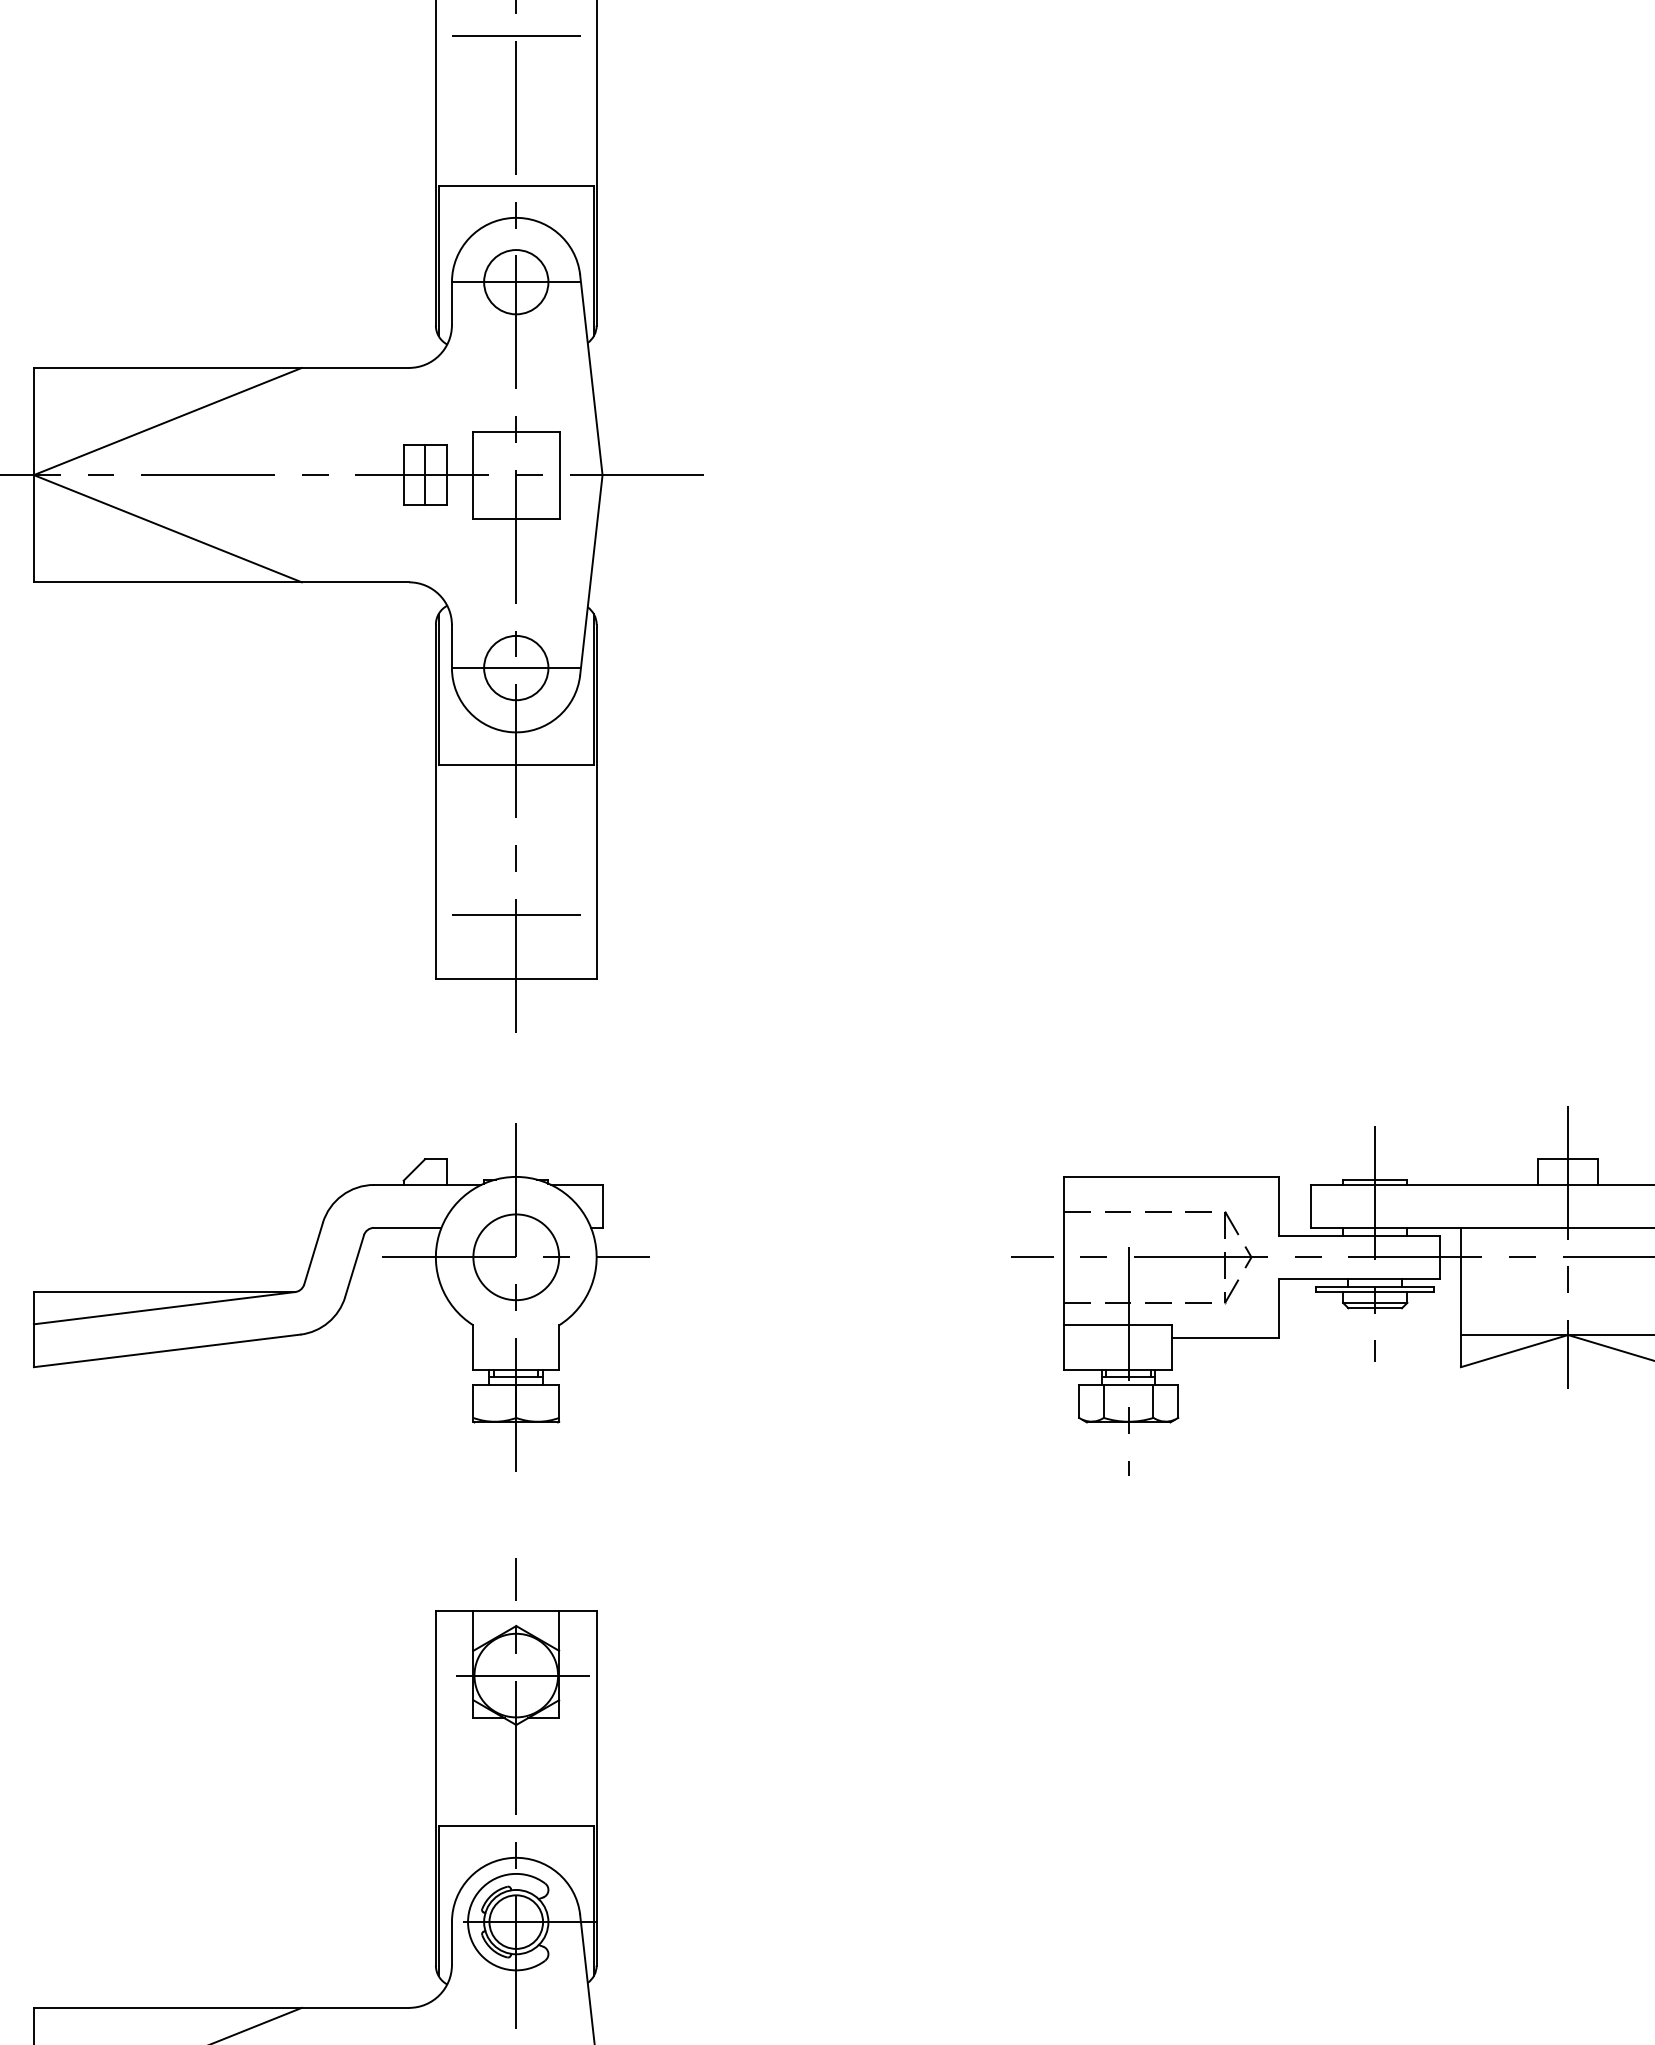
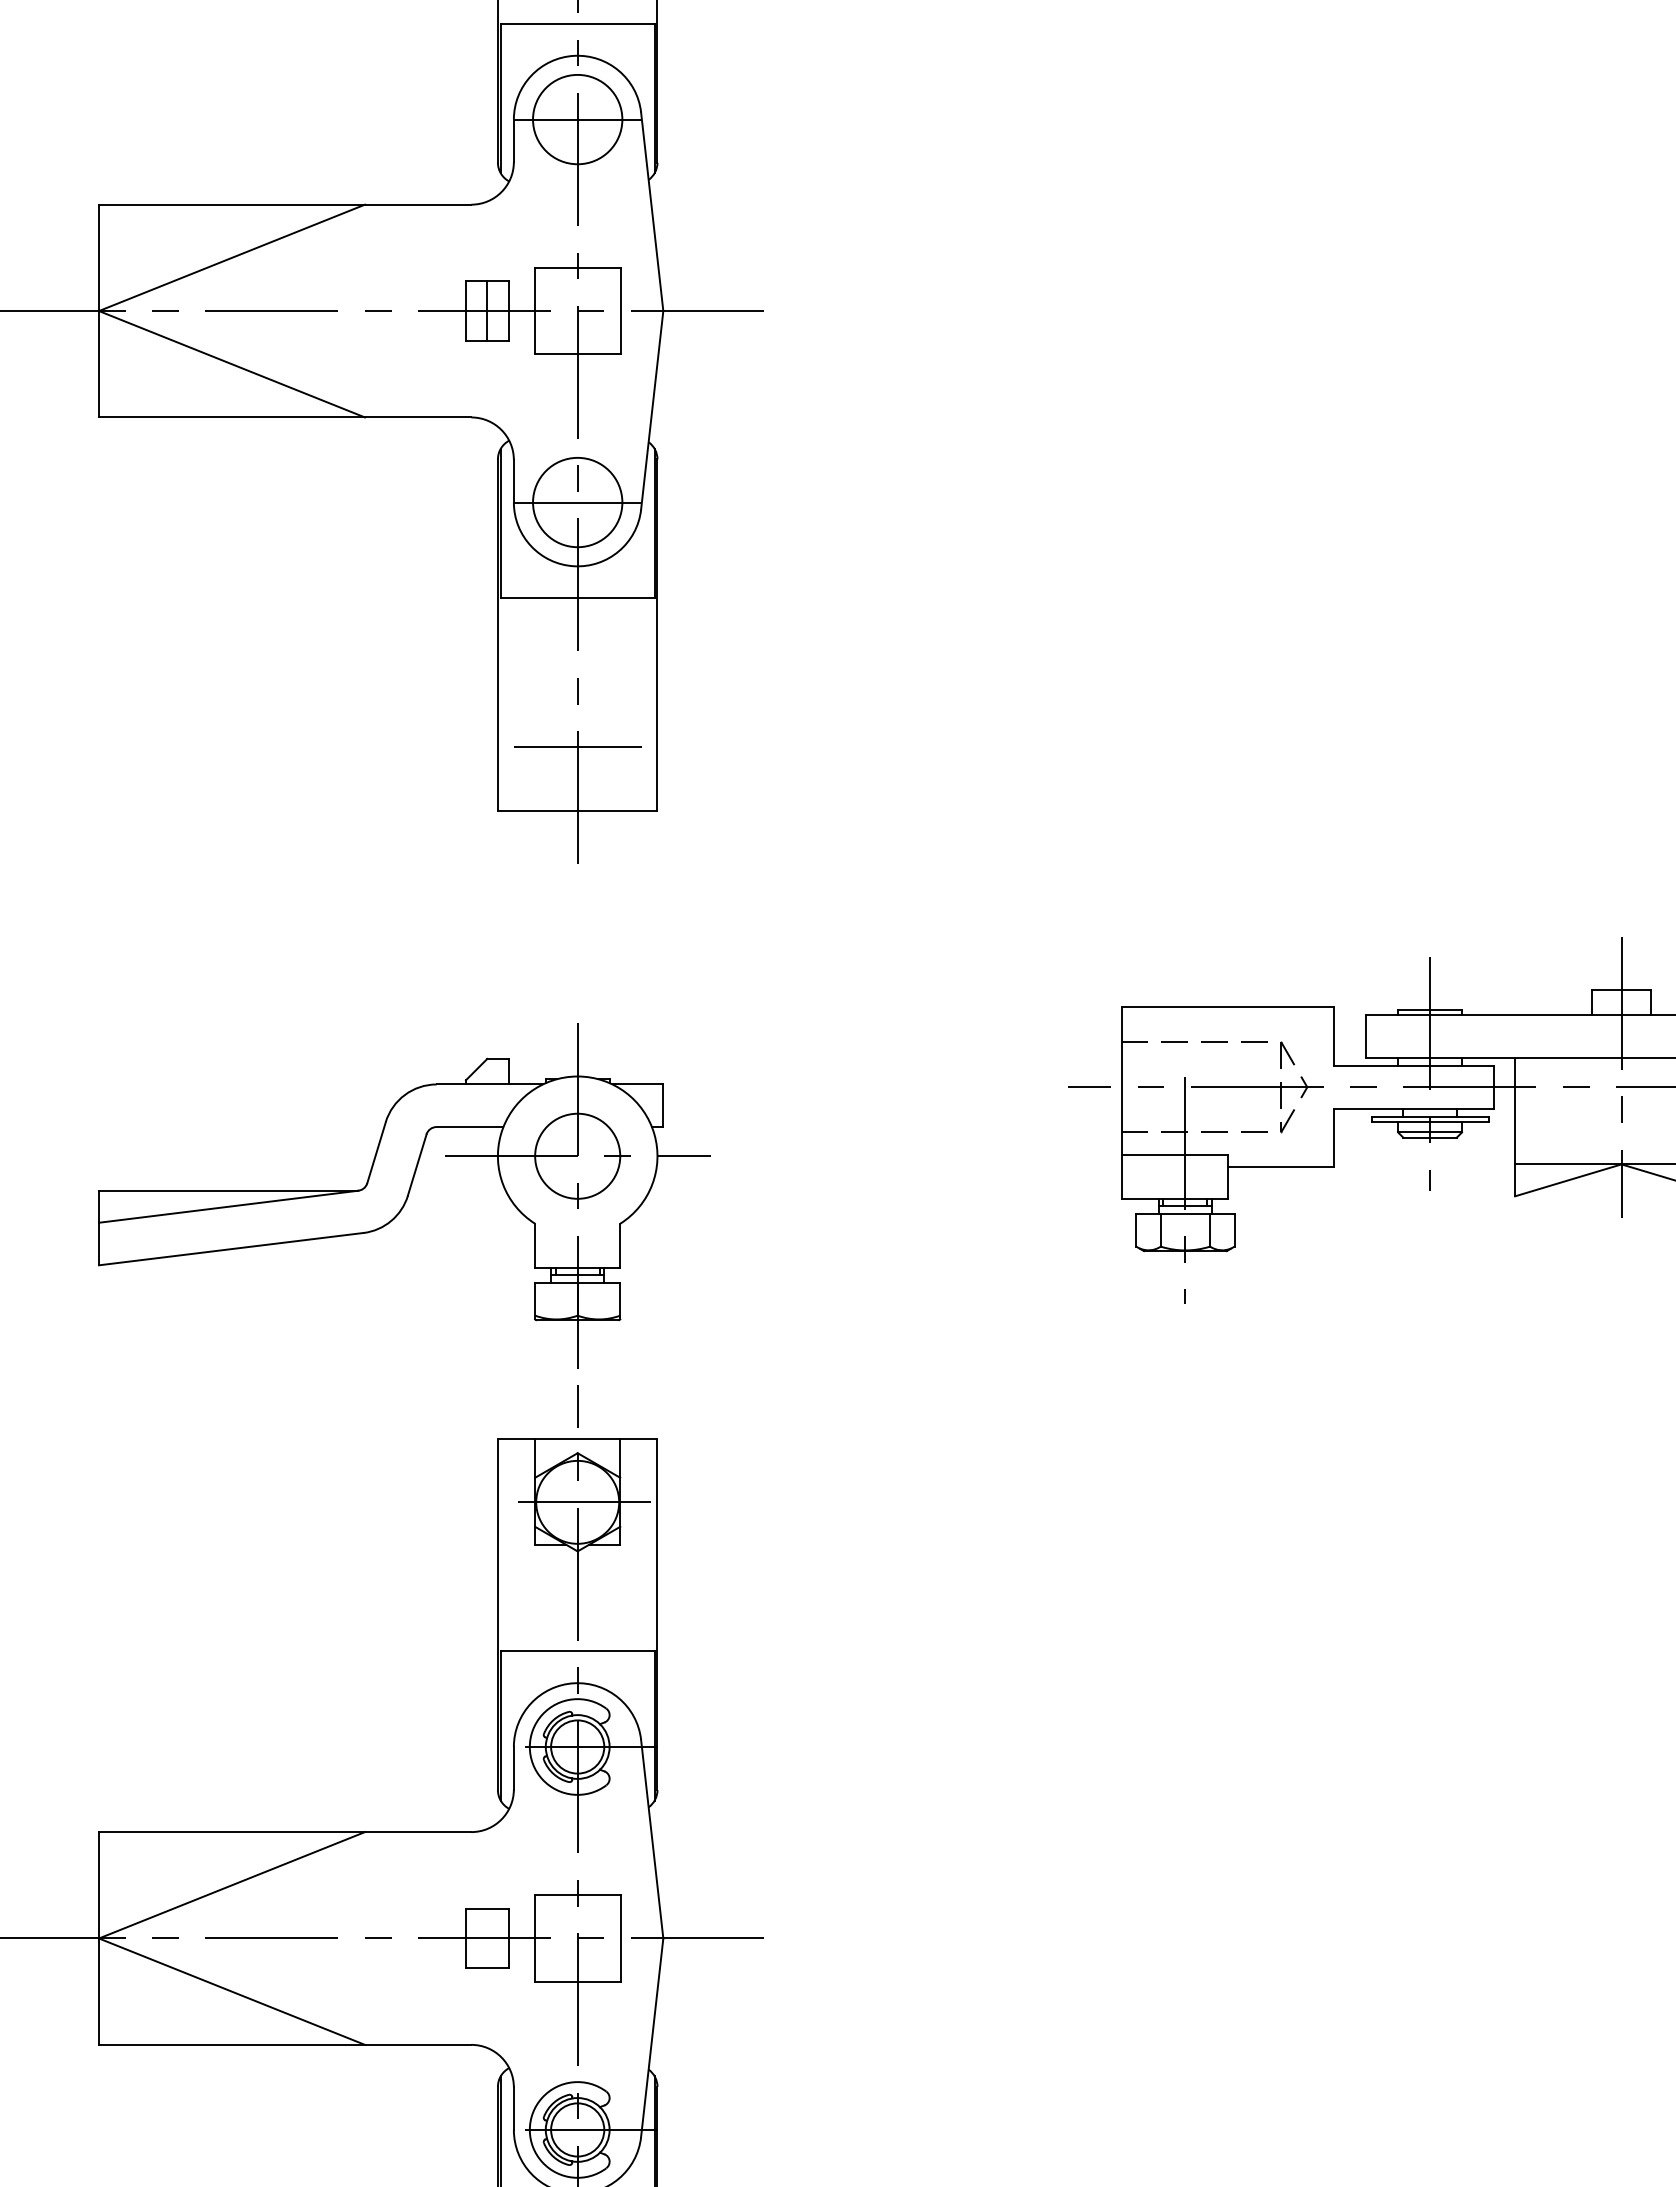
circle: (516, 282) -> (577, 119), size x1.4
circle: (516, 668) -> (577, 502), size x1.4
part: (341, 1296) -> (404, 1195), moved

